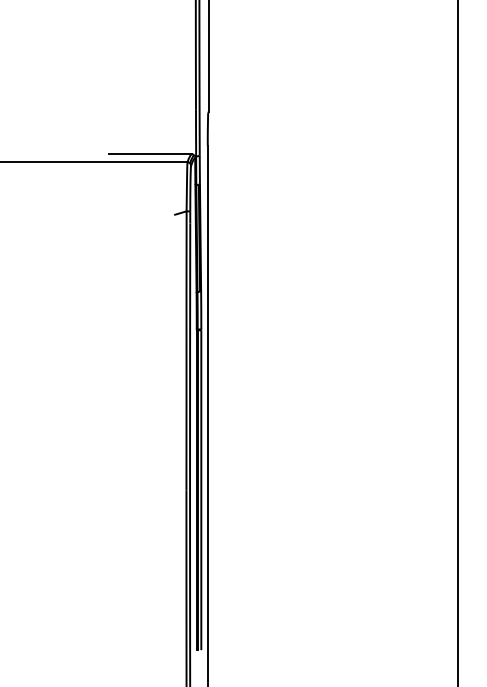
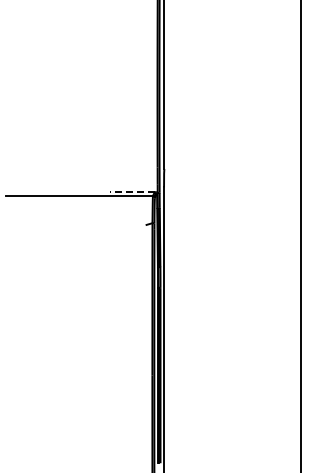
line: (150, 153) -> (132, 191), solid -> dashed

